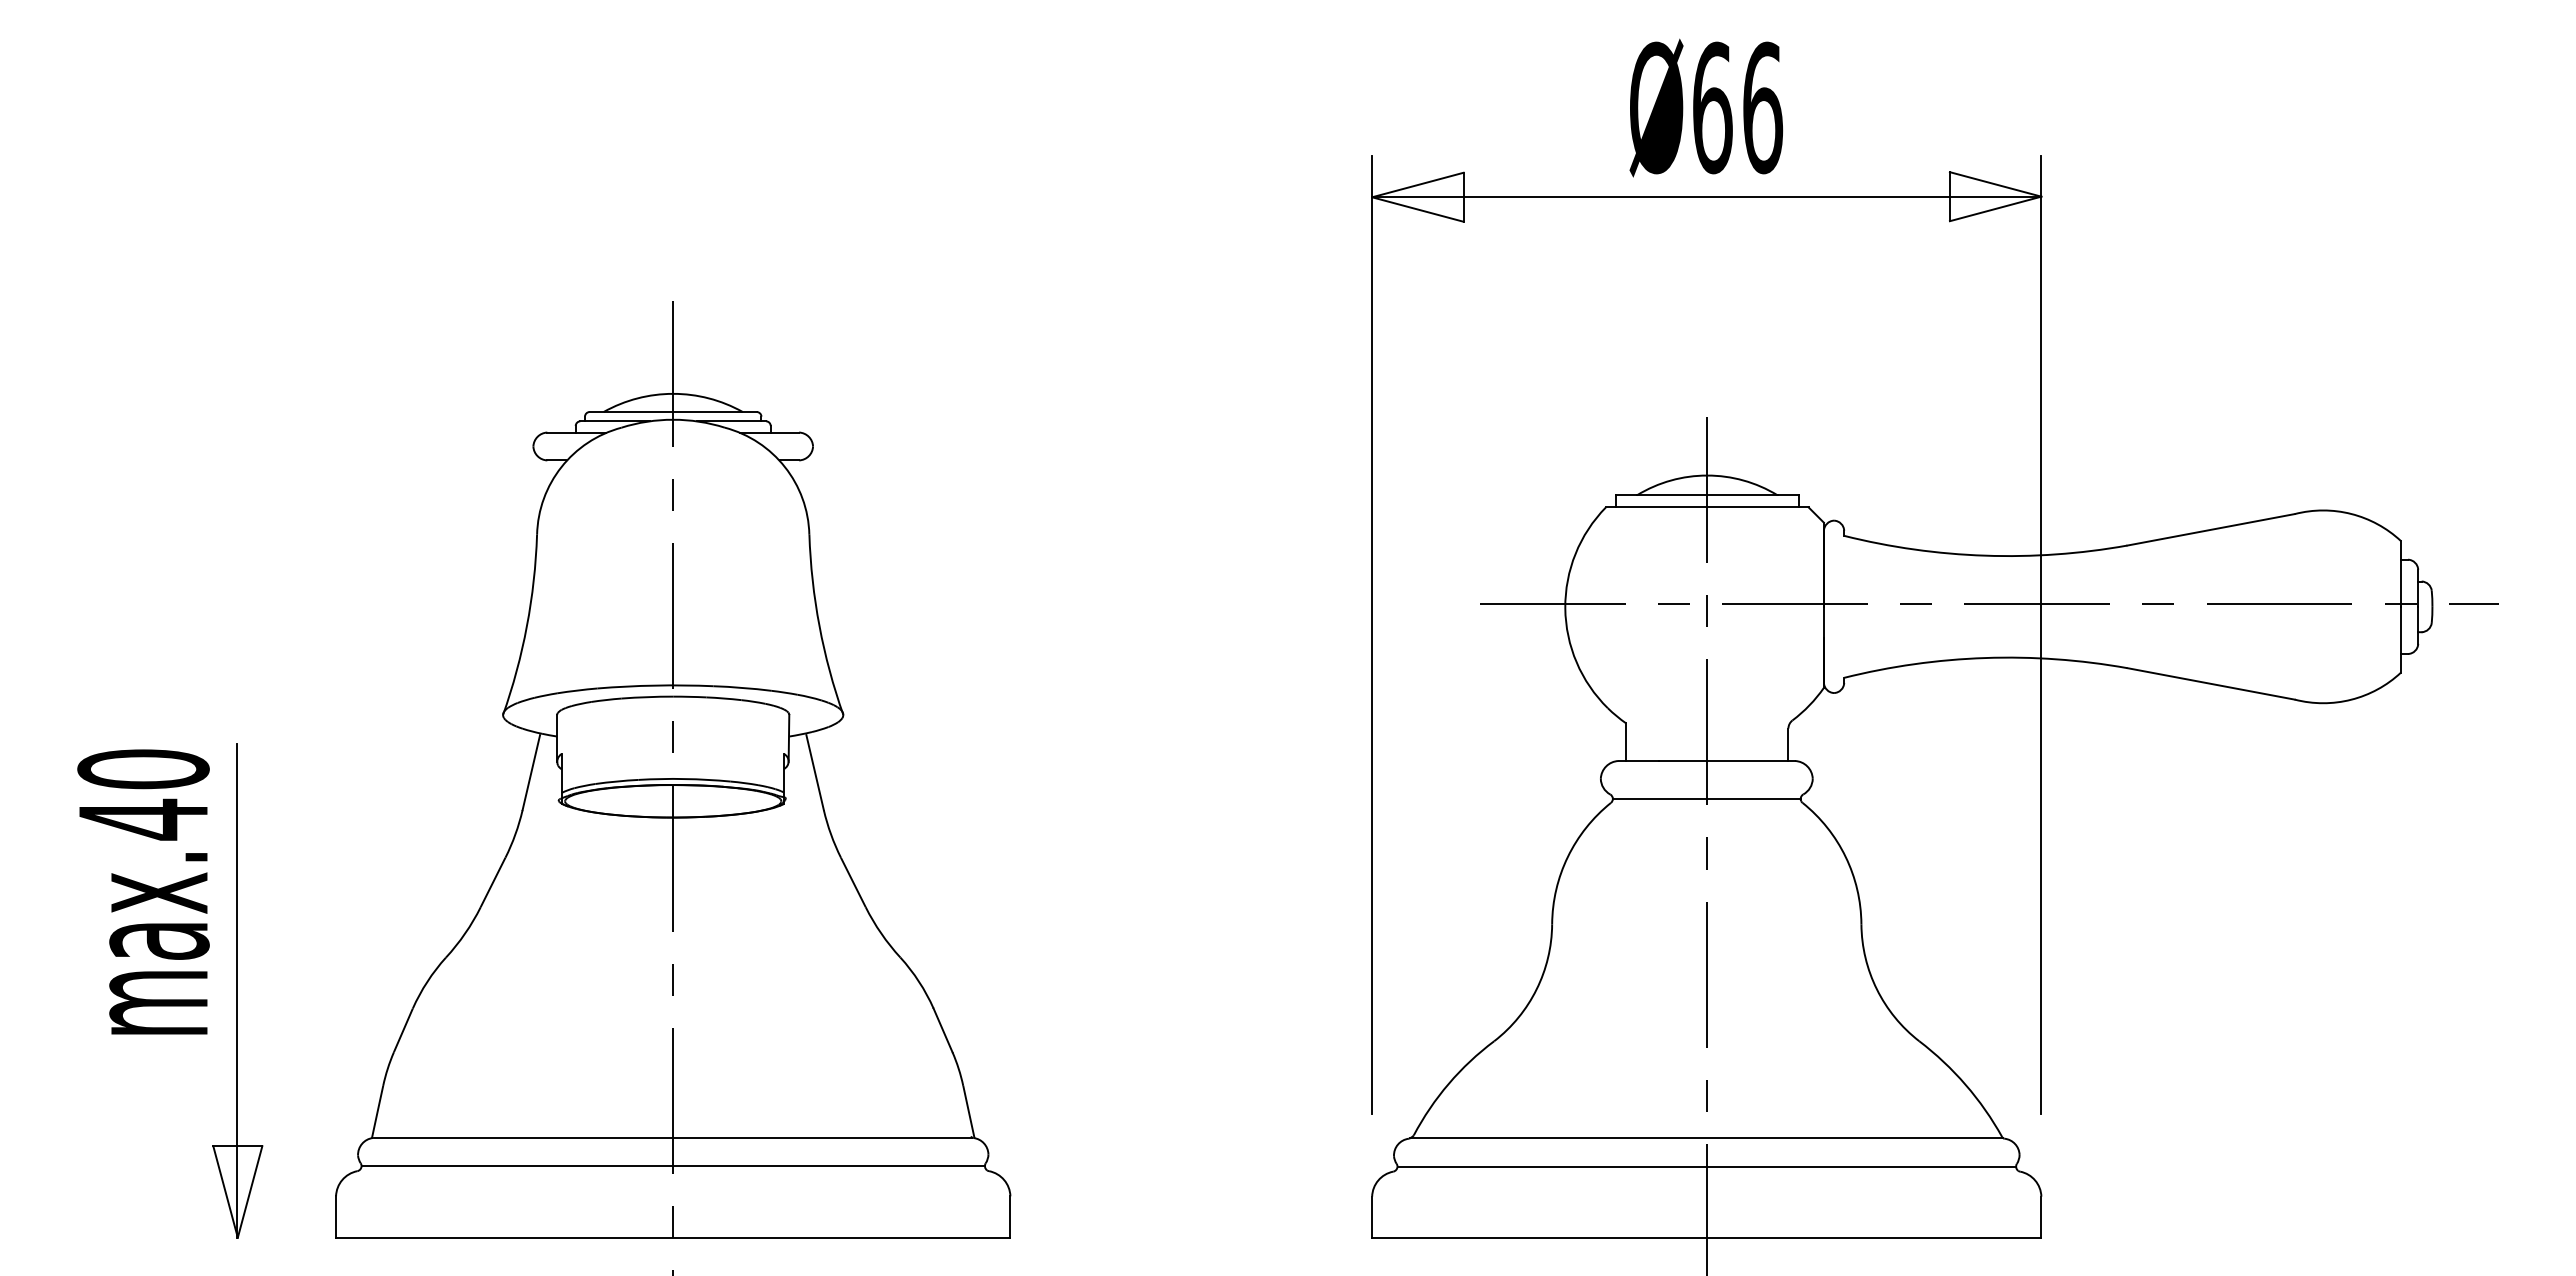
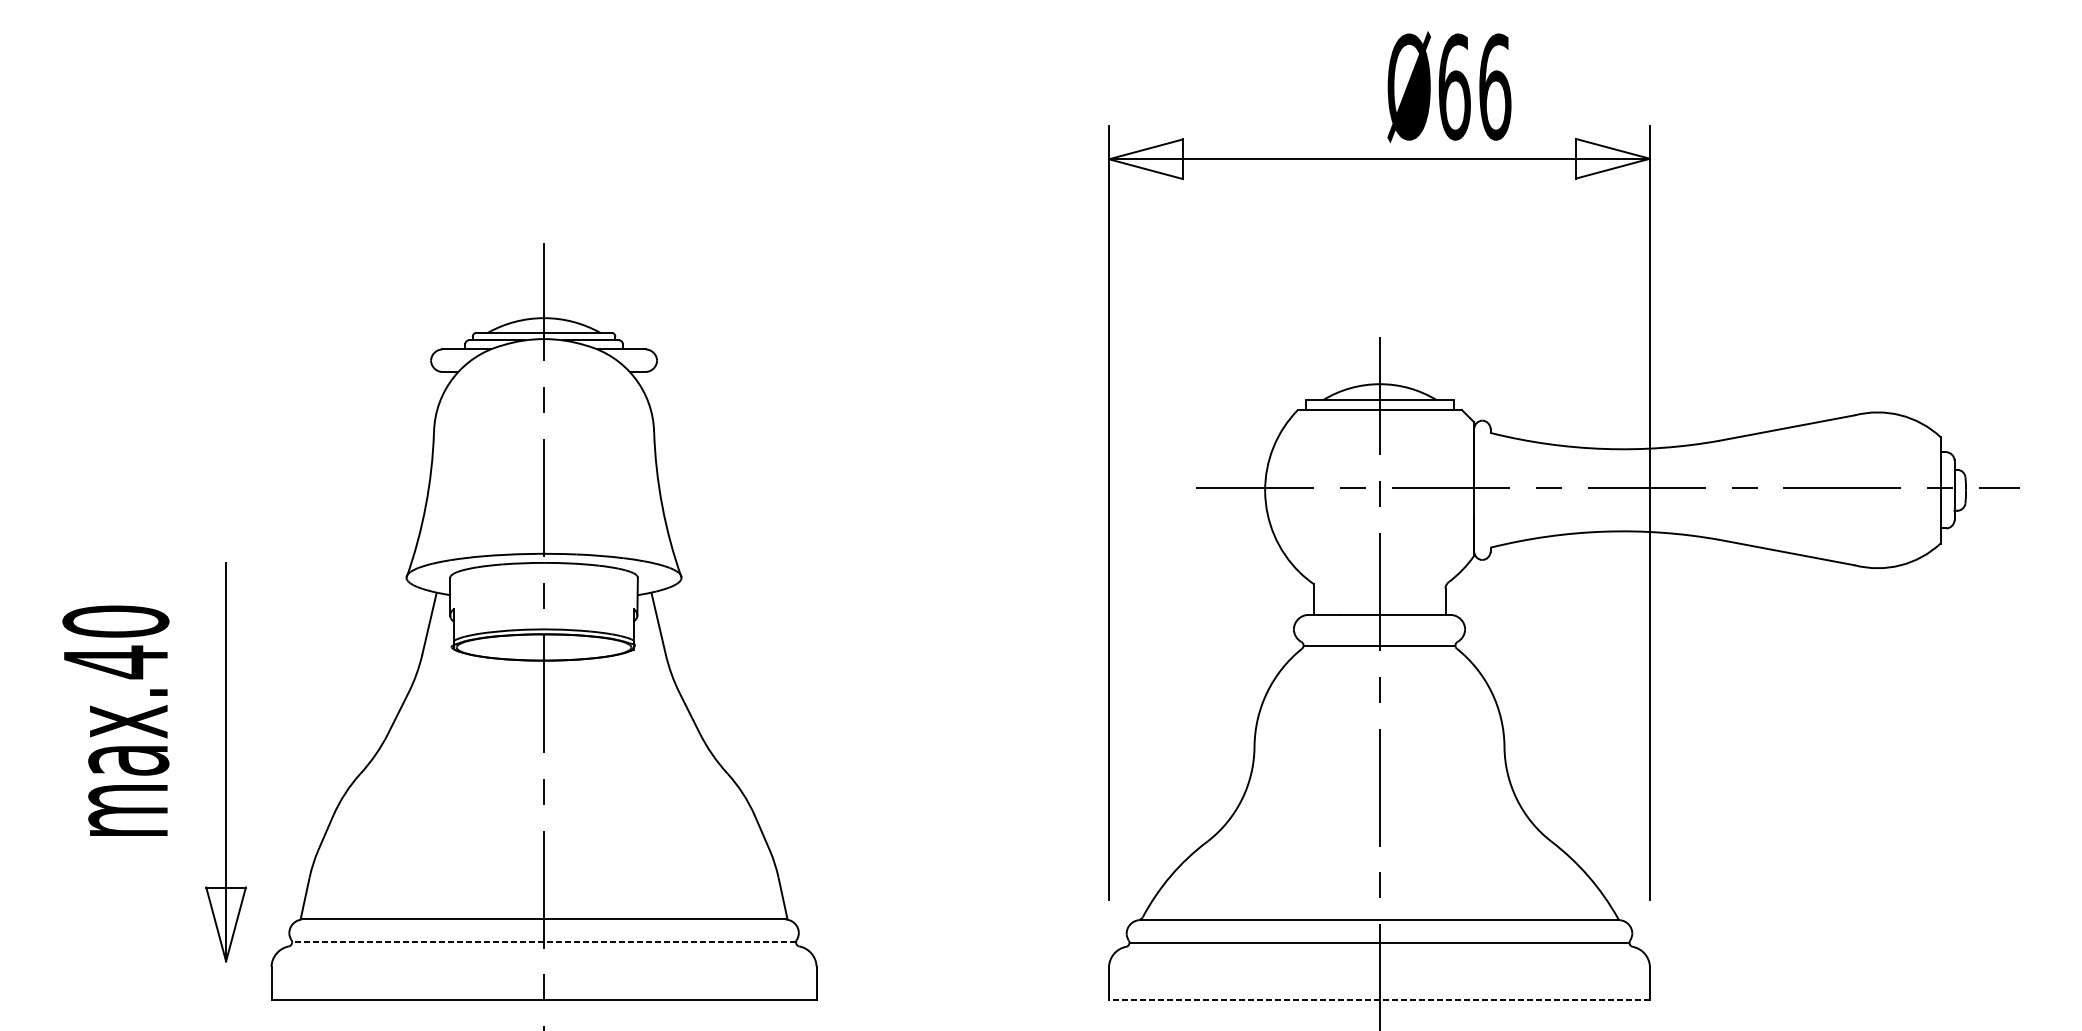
text: (1706, 107) -> (1449, 86), moved
part: (237, 990) -> (225, 761), moved
line: (673, 1166) -> (544, 942), solid -> dashed
line: (1706, 1237) -> (1379, 1000), solid -> dashed

